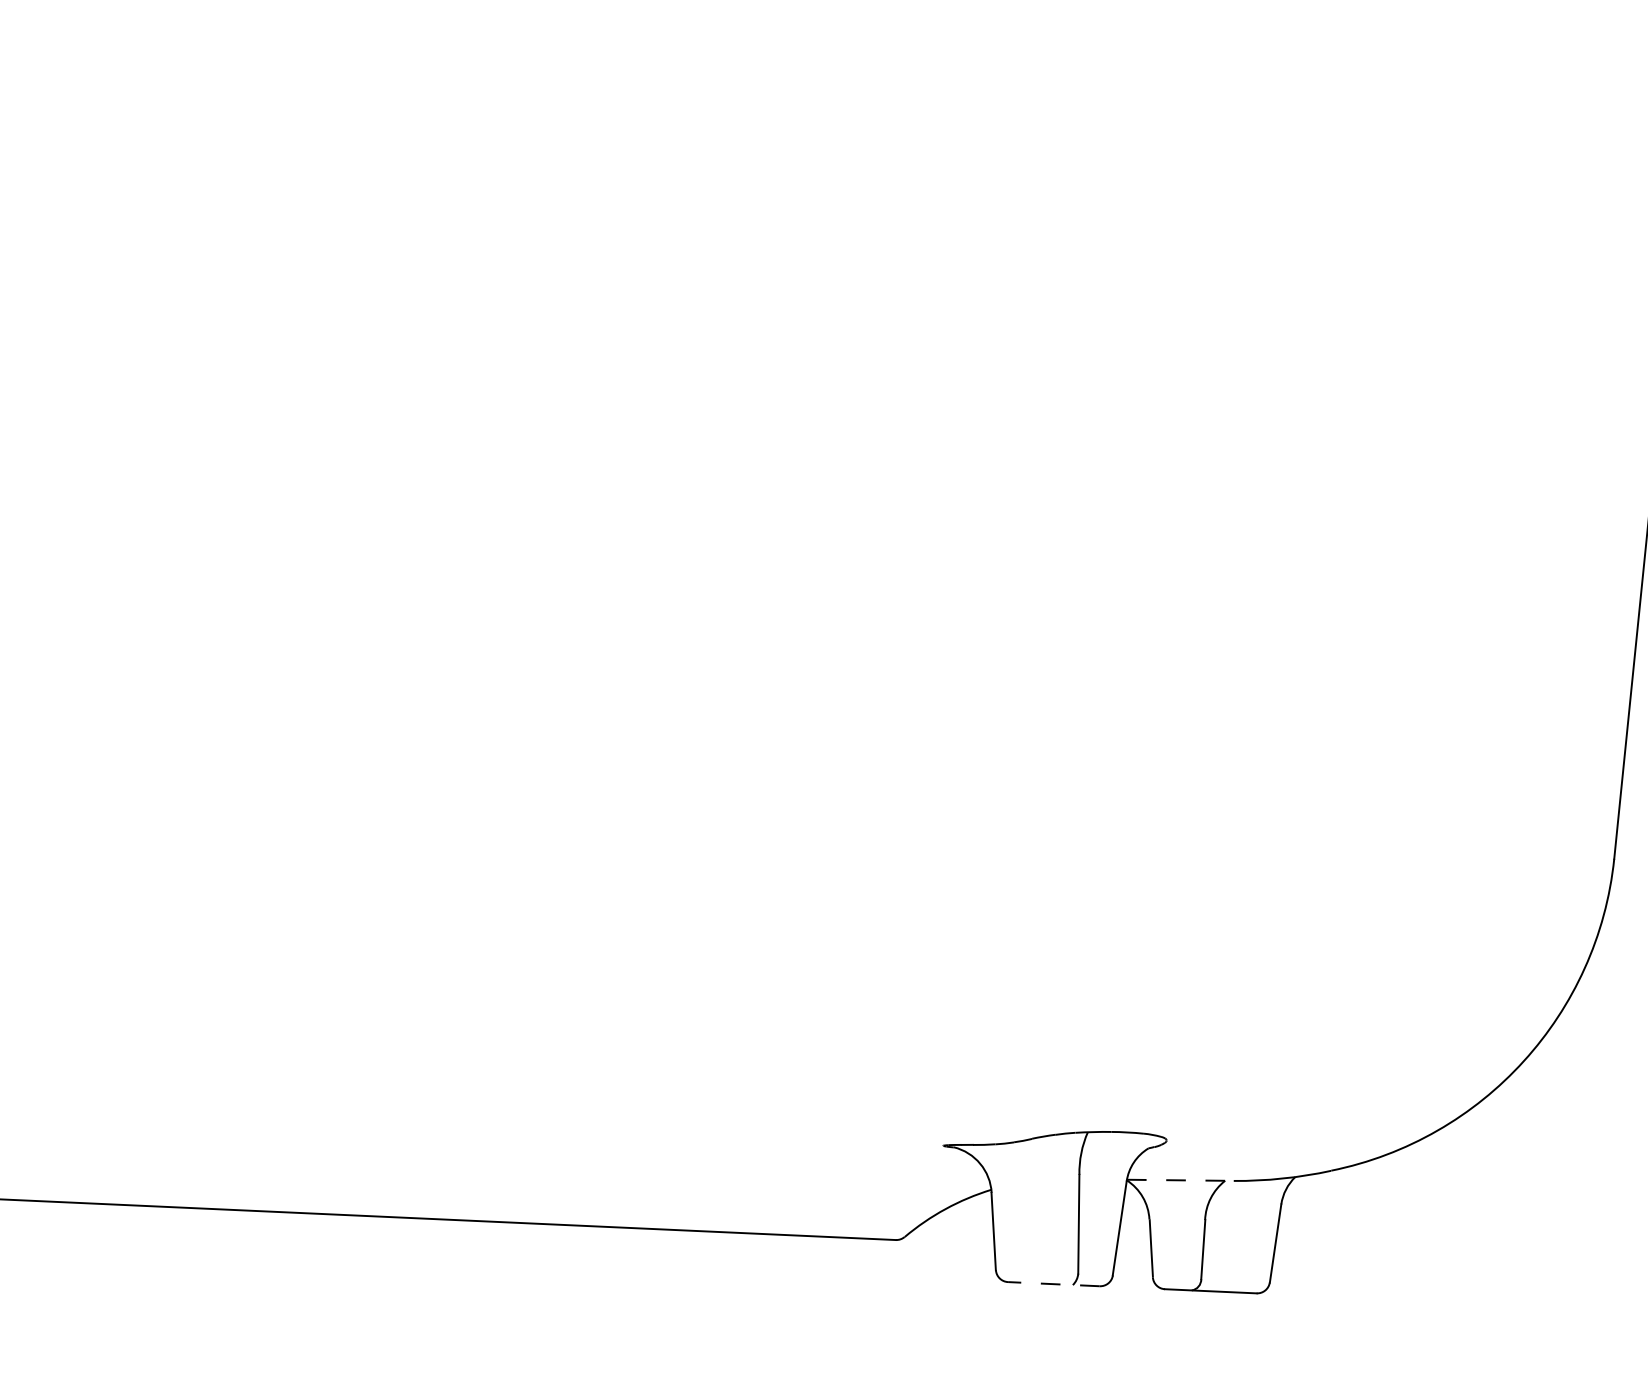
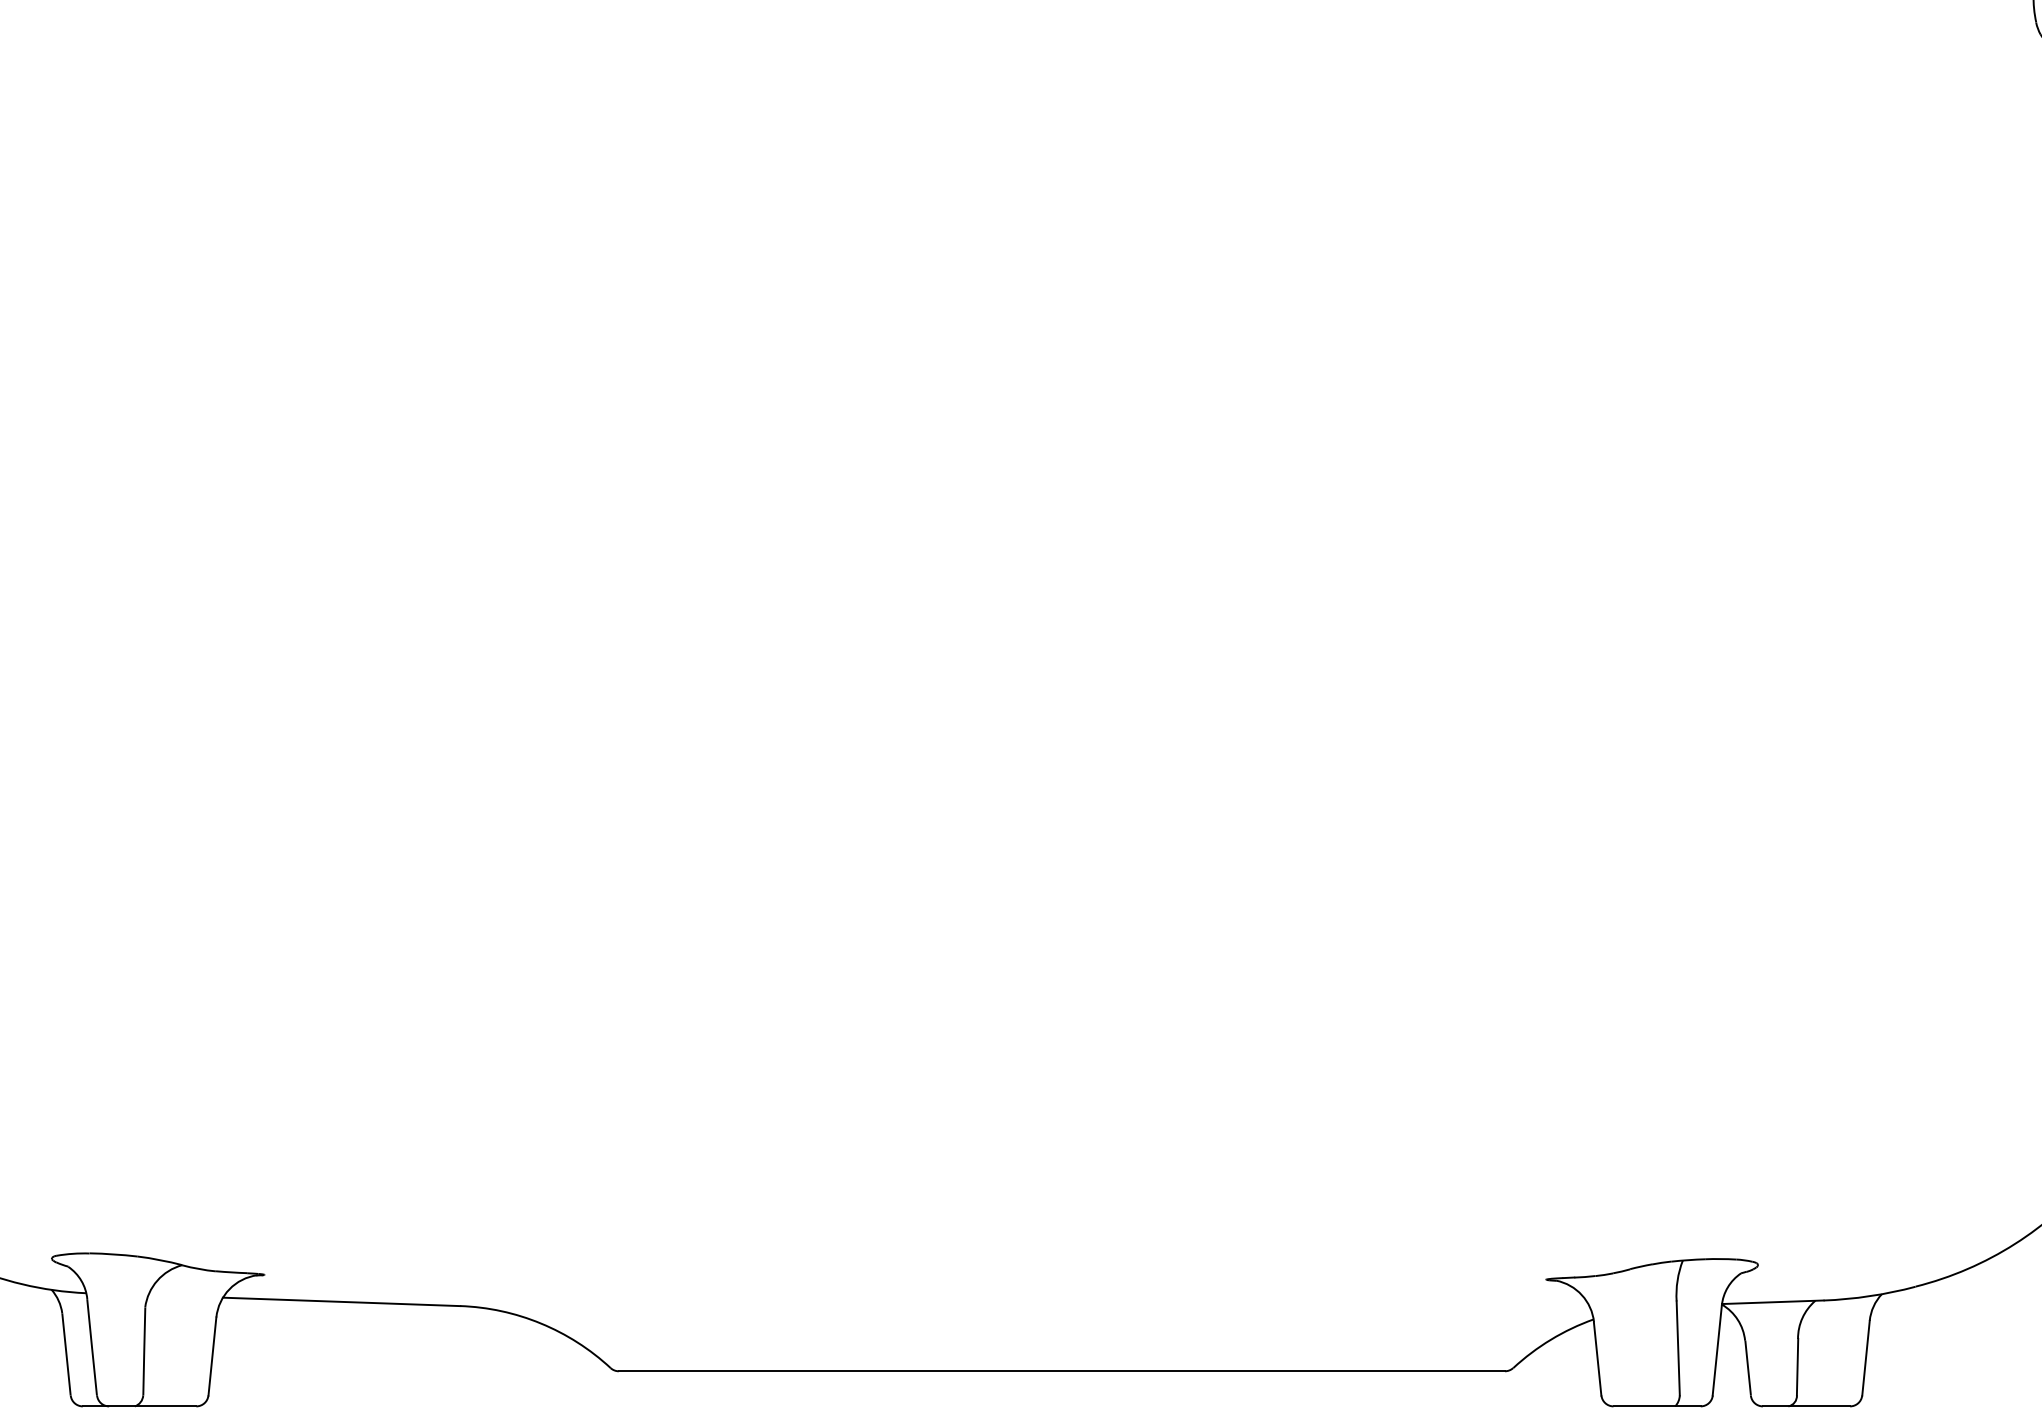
line: (1180, 1180) -> (1772, 1302), dashed -> solid
line: (1054, 1284) -> (1657, 1406), dashed -> solid

